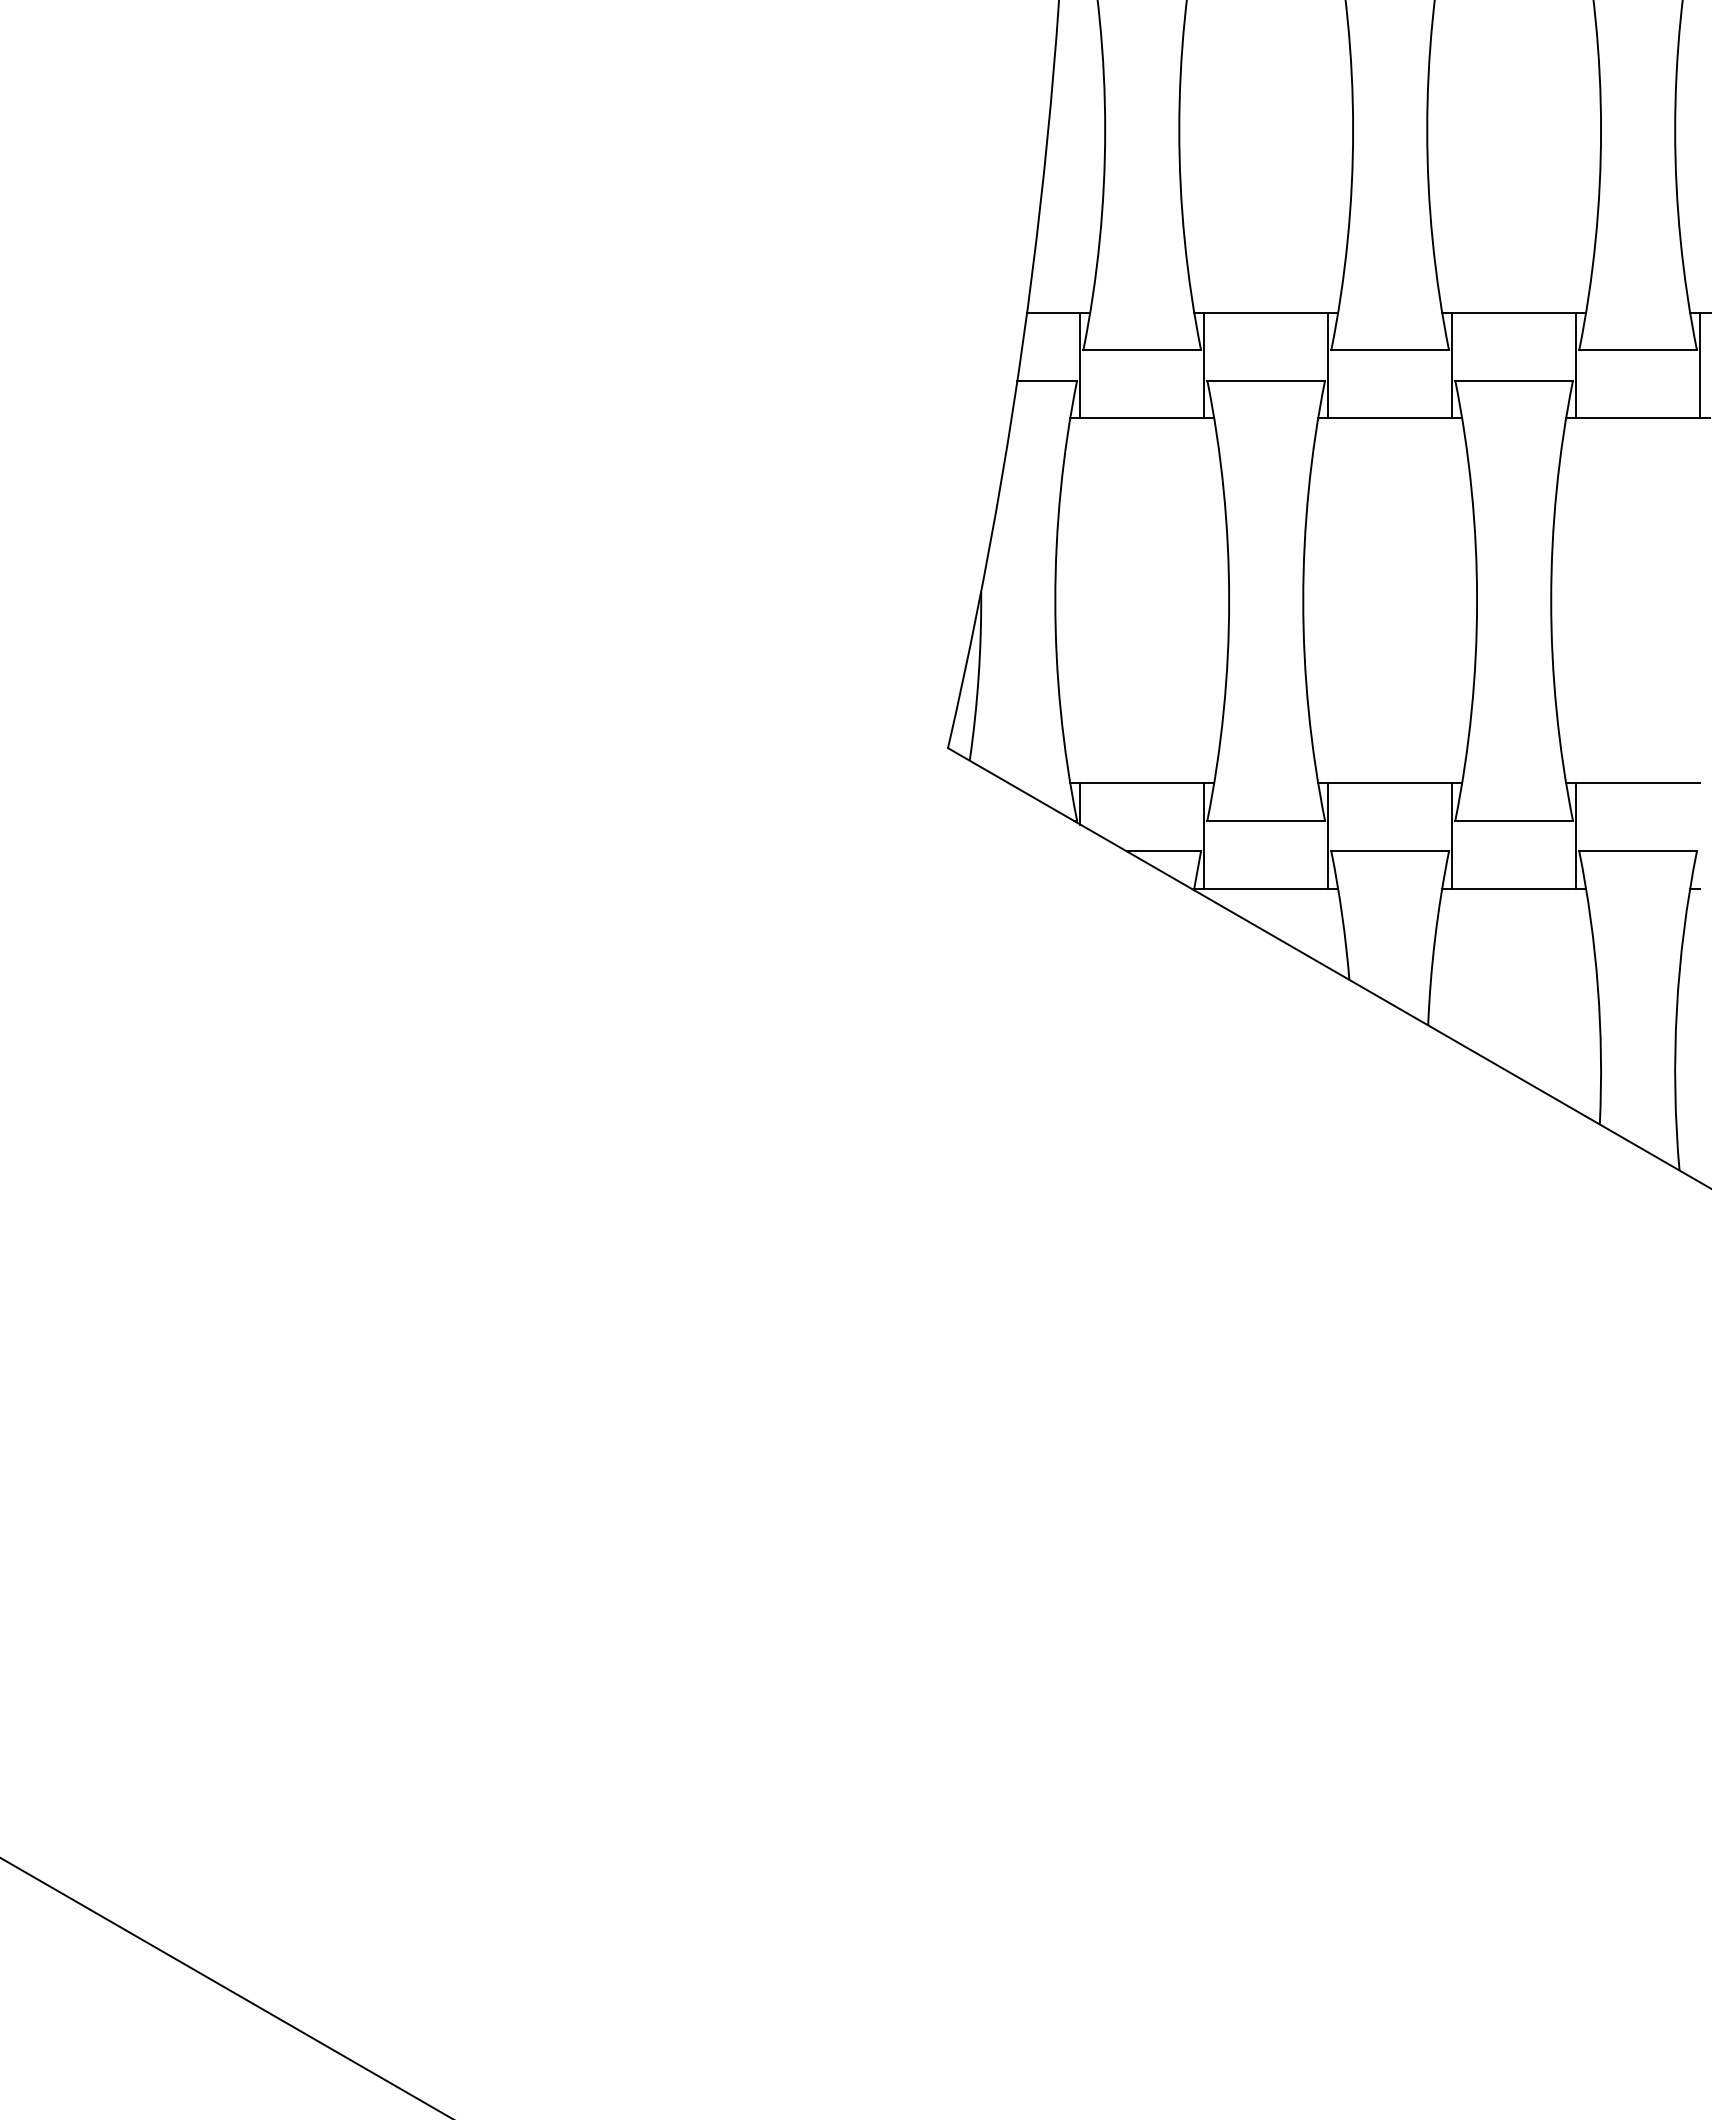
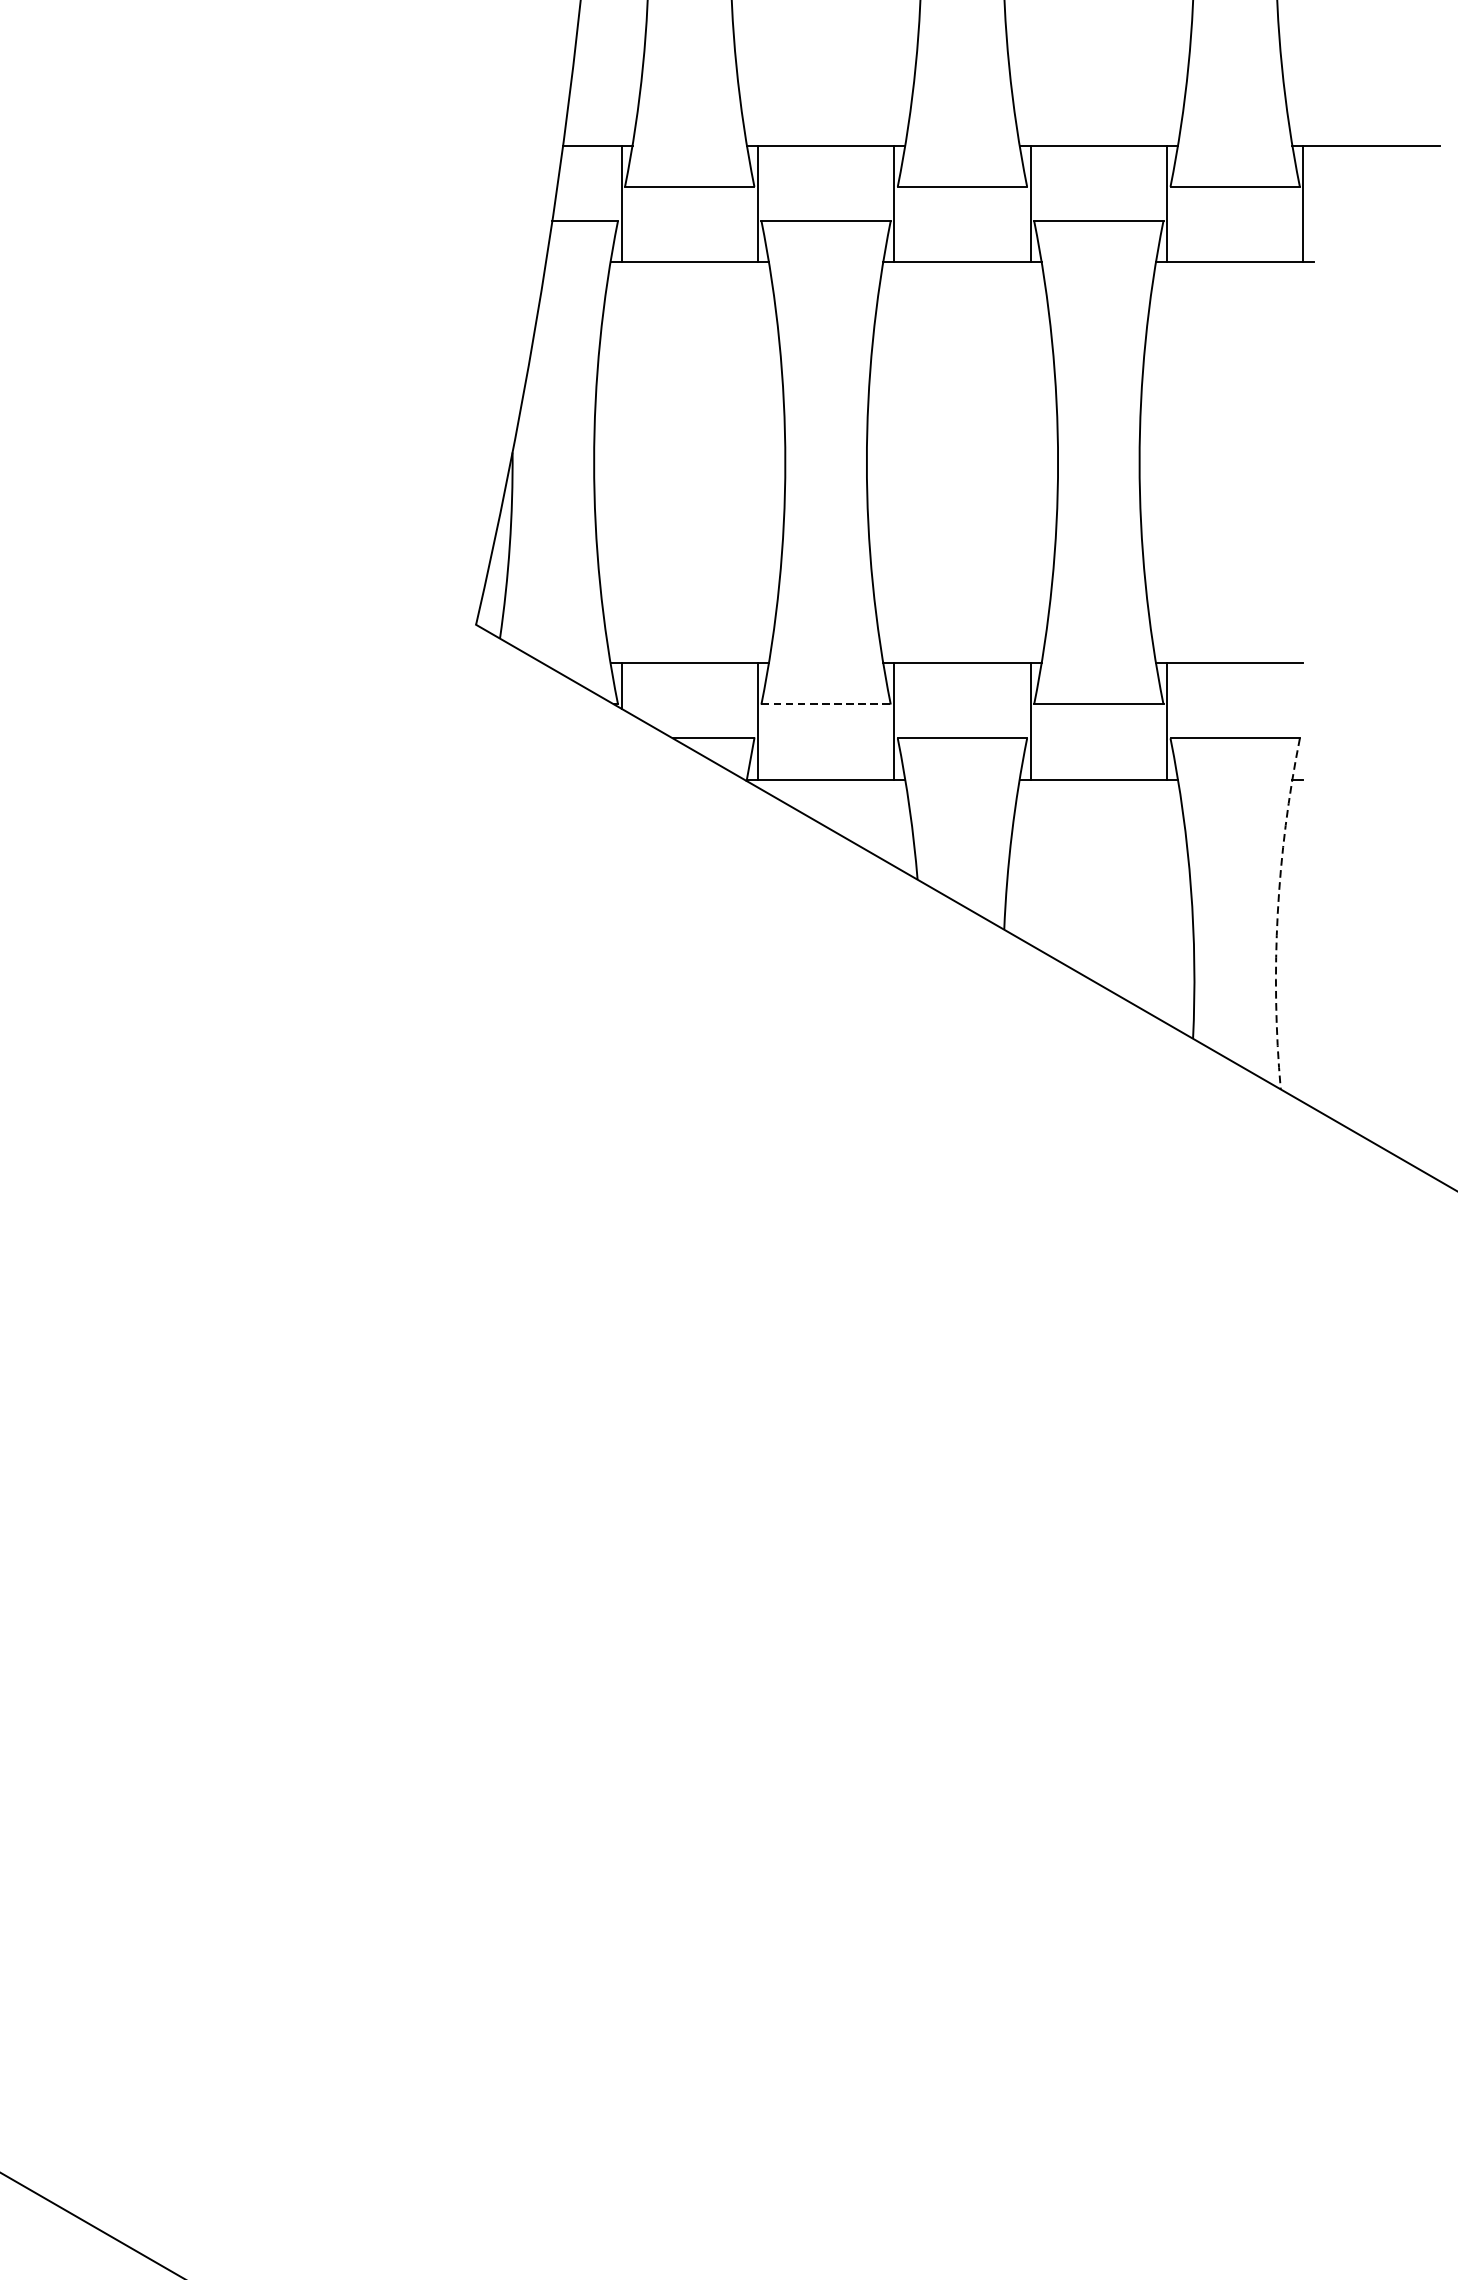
line: (1266, 820) -> (826, 704), solid -> dashed
arc: (1676, 1010) -> (1277, 913), solid -> dashed

